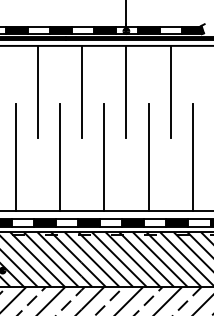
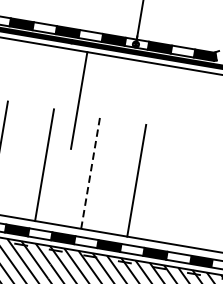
line: (38, 91) -> (33, 92), removed
line: (126, 91) -> (125, 107), removed
line: (170, 91) -> (171, 115), removed
line: (104, 157) -> (90, 172), solid -> dashed
line: (192, 157) -> (182, 188), removed

